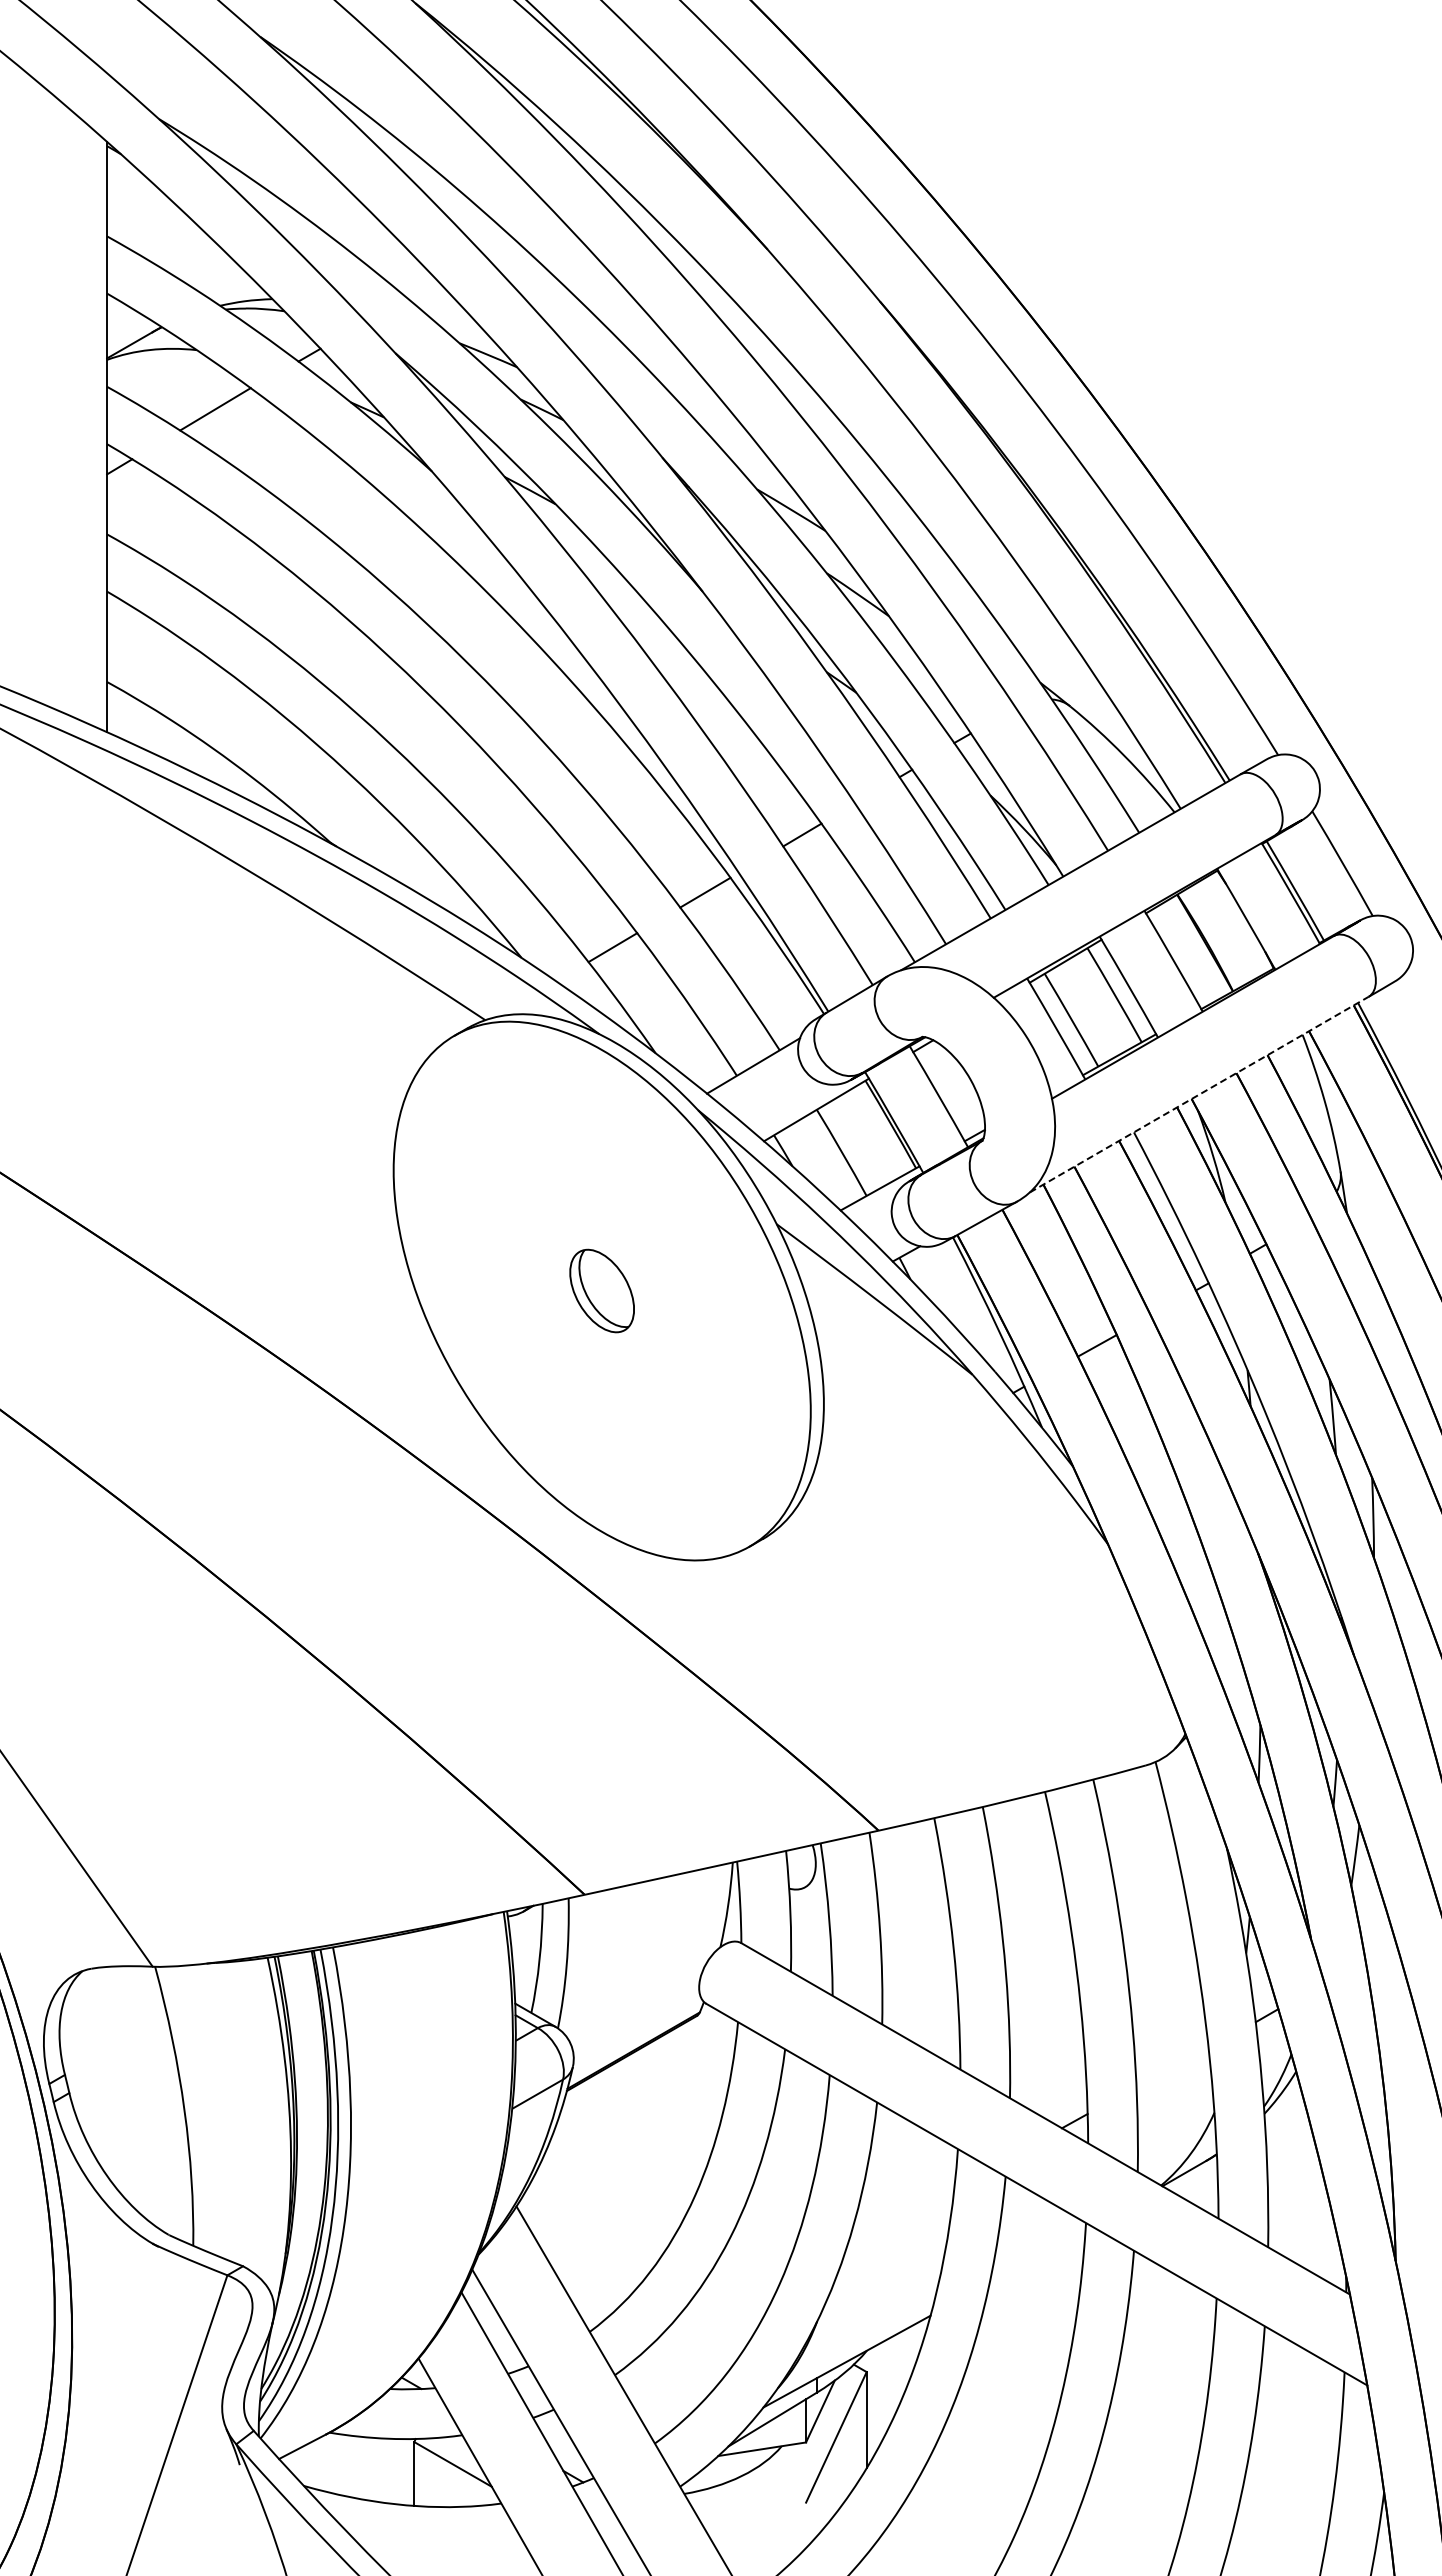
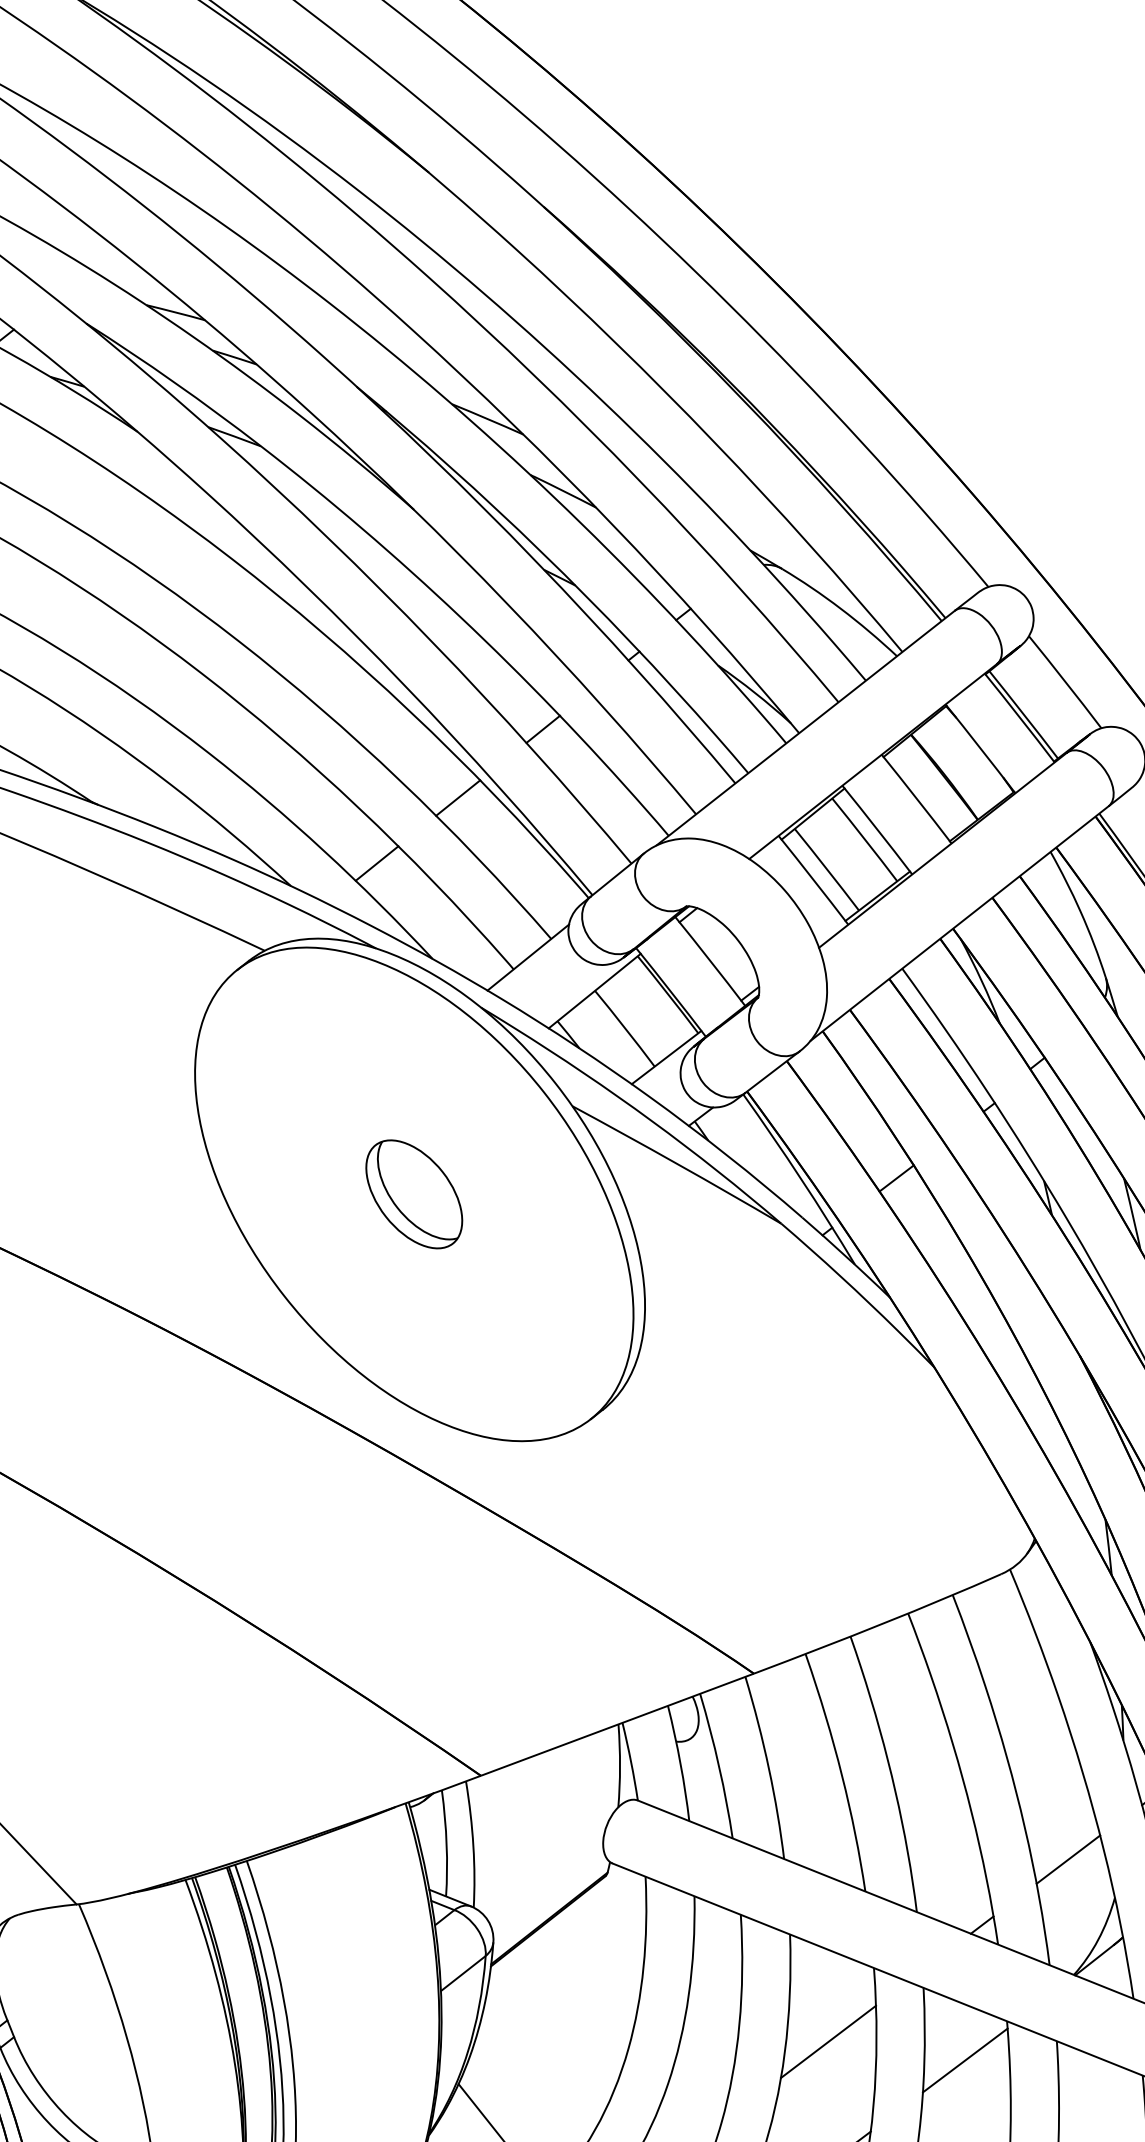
line: (1199, 1094) -> (959, 923), dashed -> solid
part: (601, 1290) -> (413, 1193), size x1.43
line: (1172, 2066) -> (1068, 1859), added
line: (900, 2217) -> (828, 2041), added
line: (1037, 2256) -> (965, 2060), added

